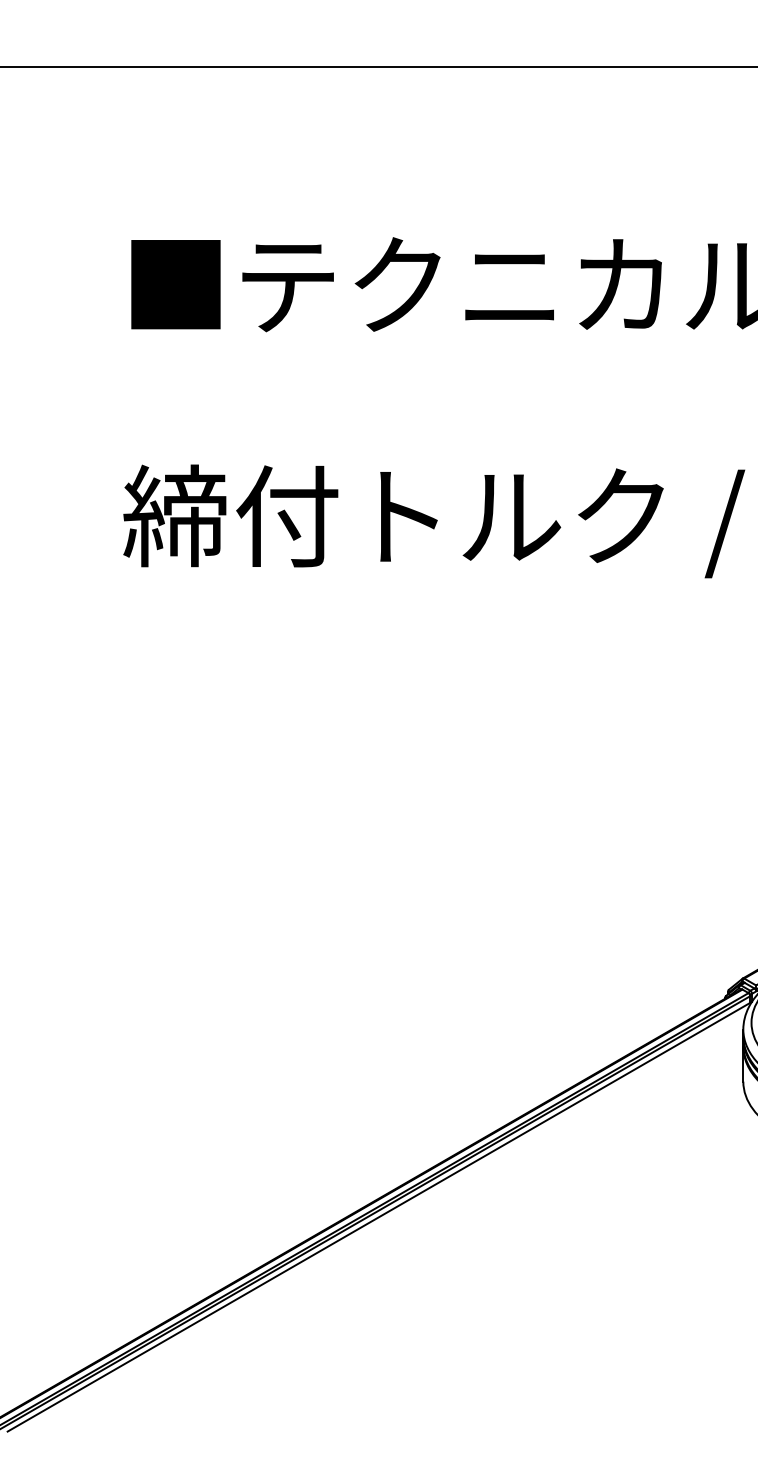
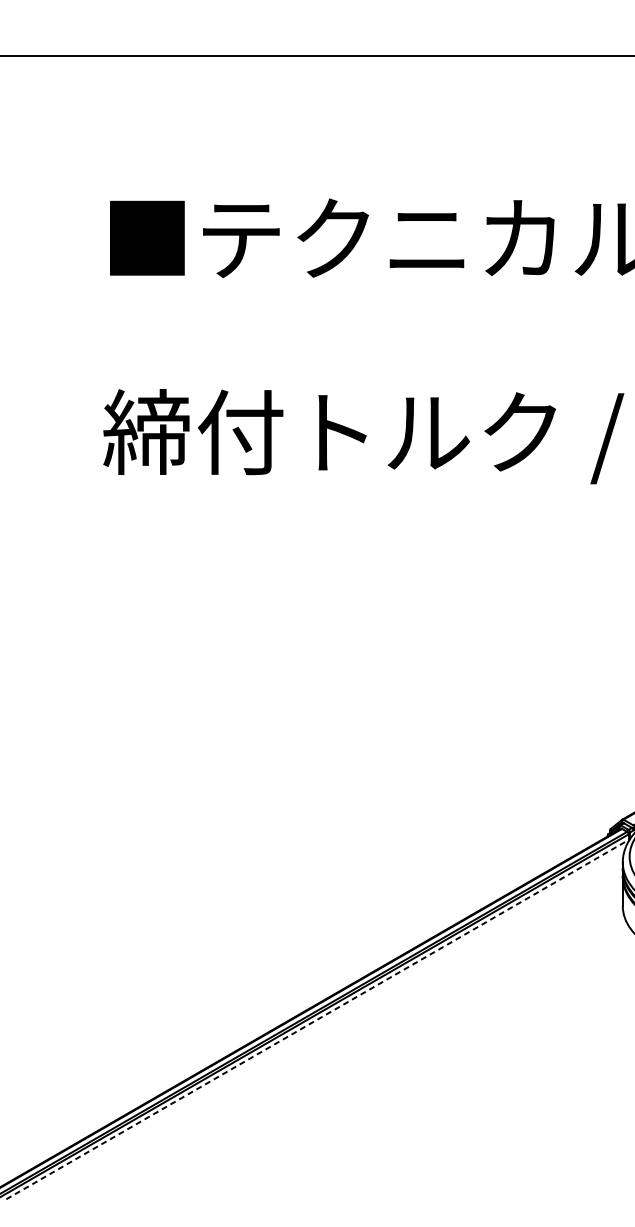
line: (379, 1216) -> (317, 1019), solid -> dashed

